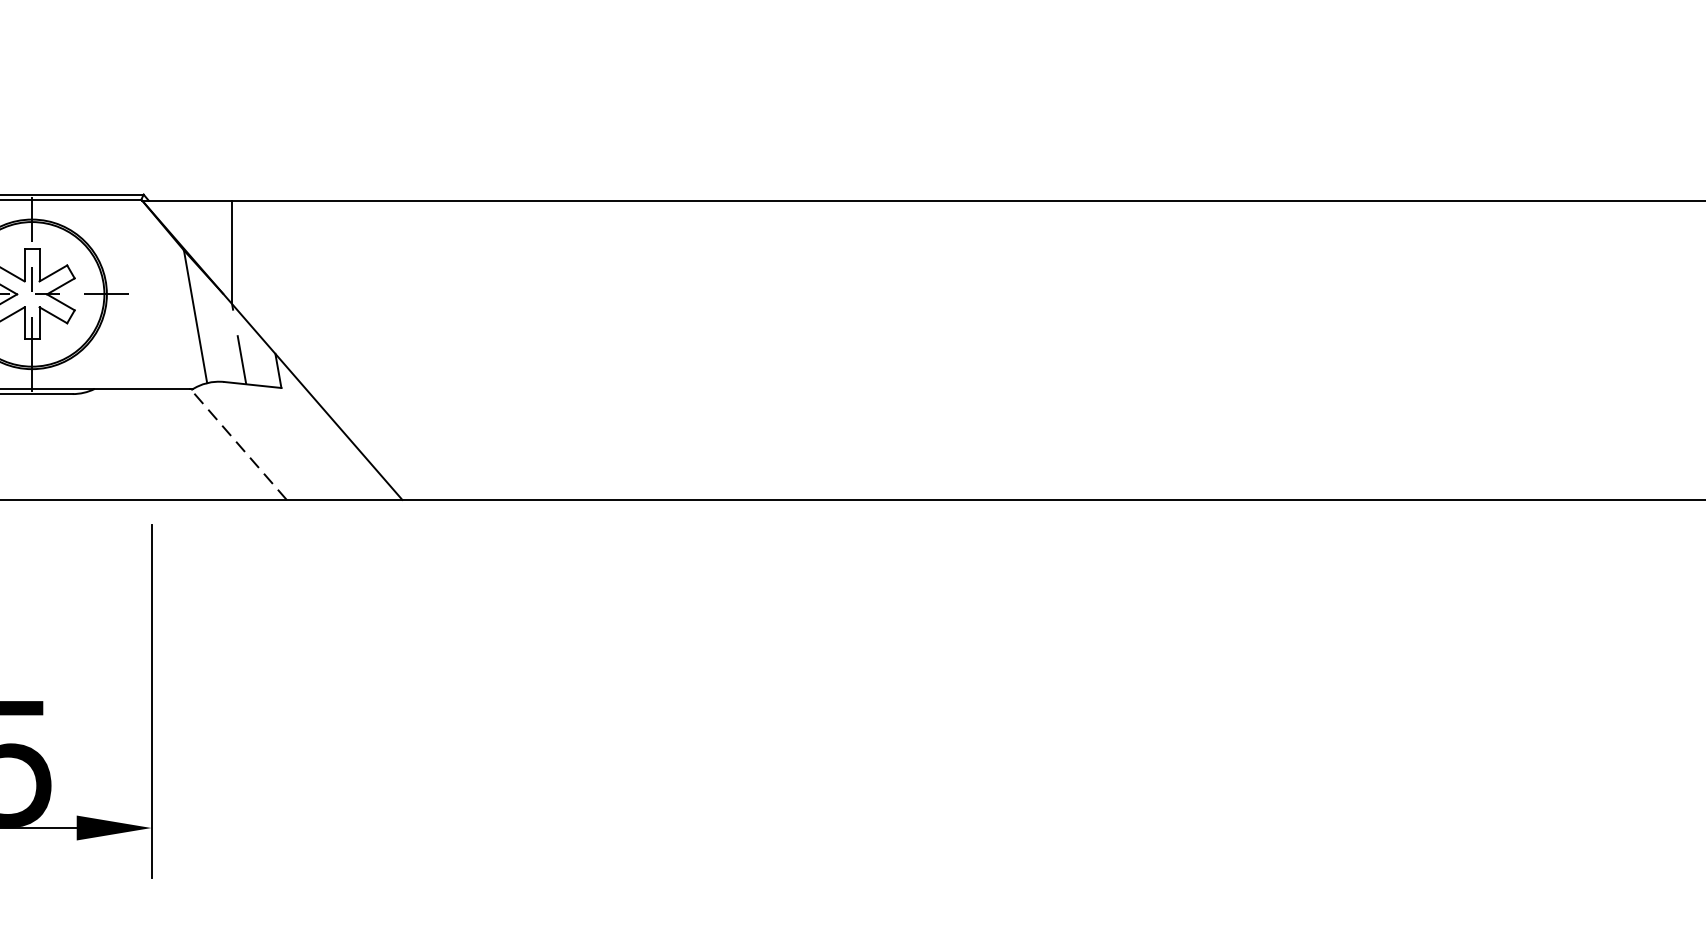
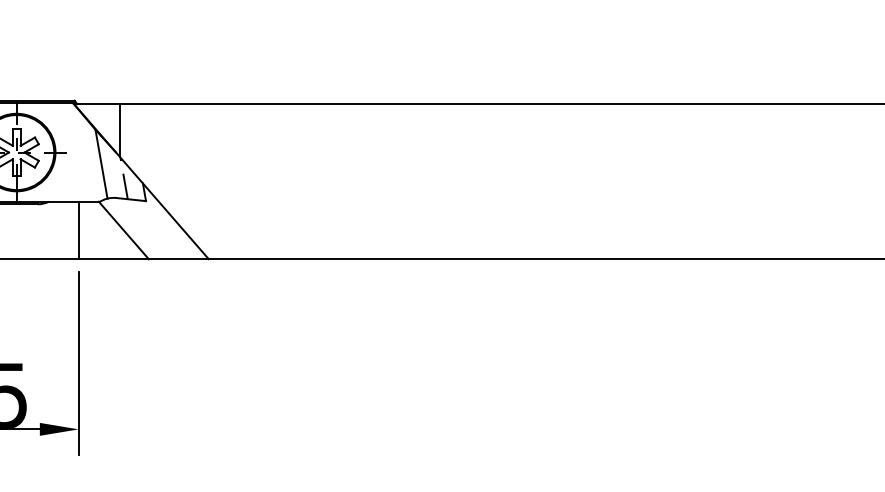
line: (151, 444) -> (78, 230), added
line: (237, 444) -> (123, 230), dashed -> solid

